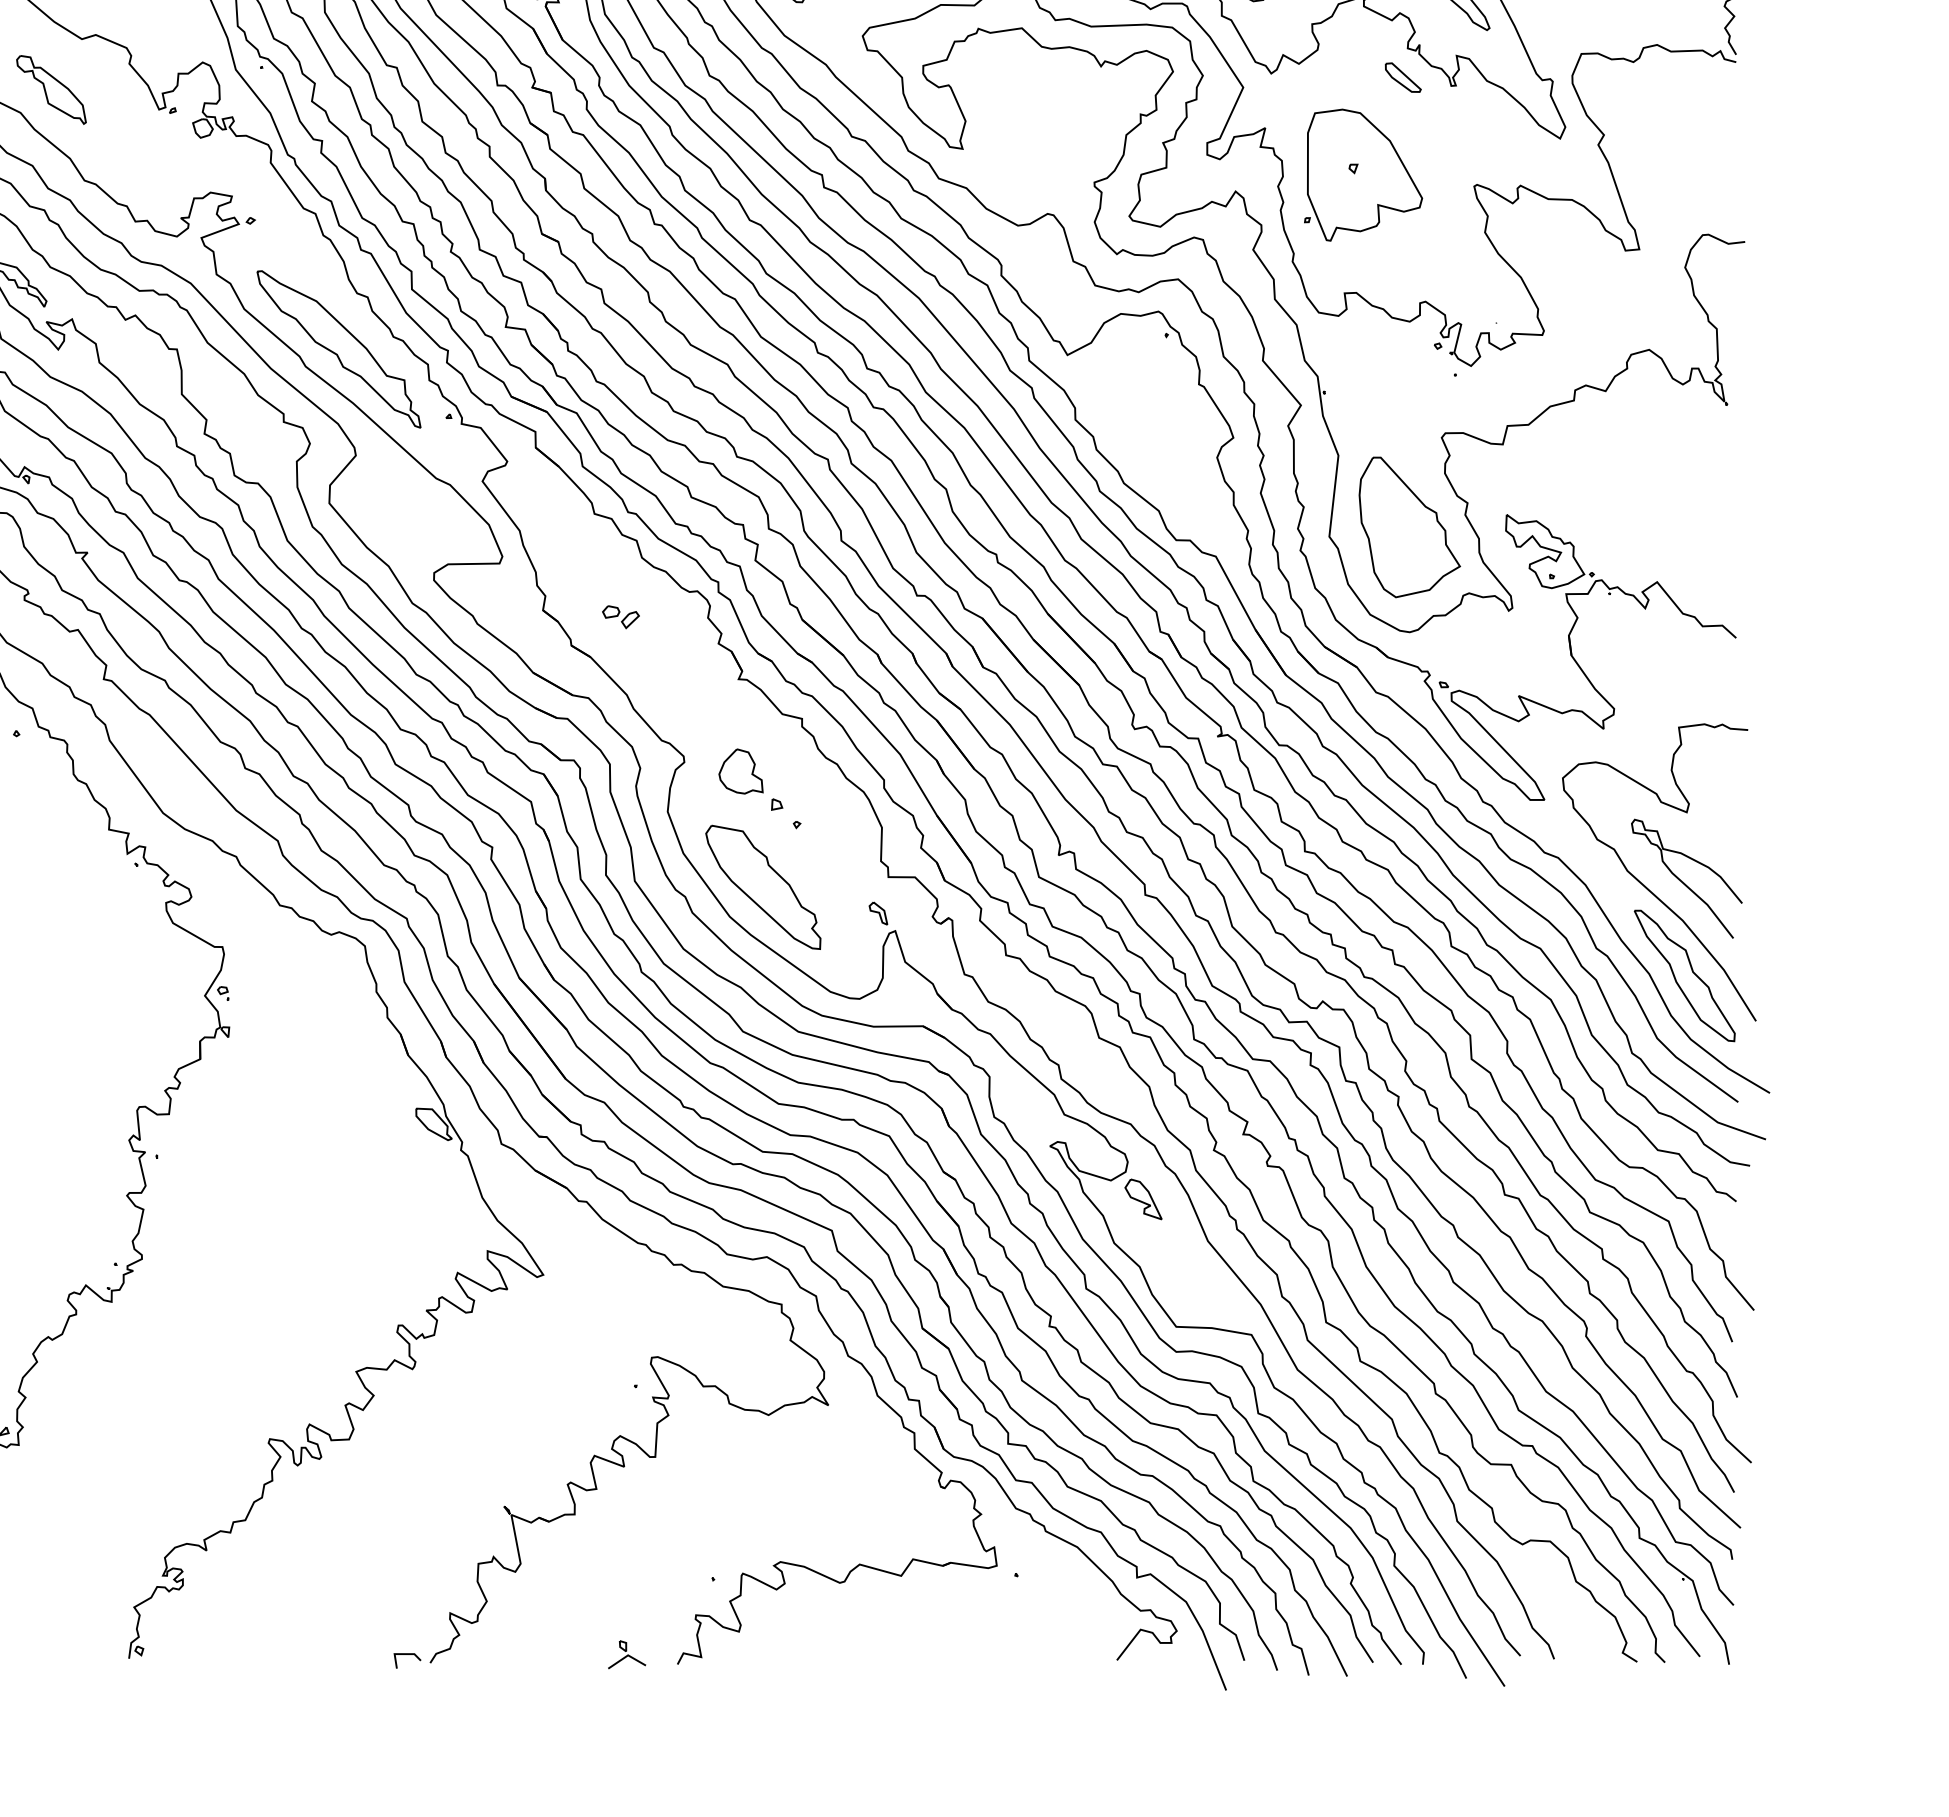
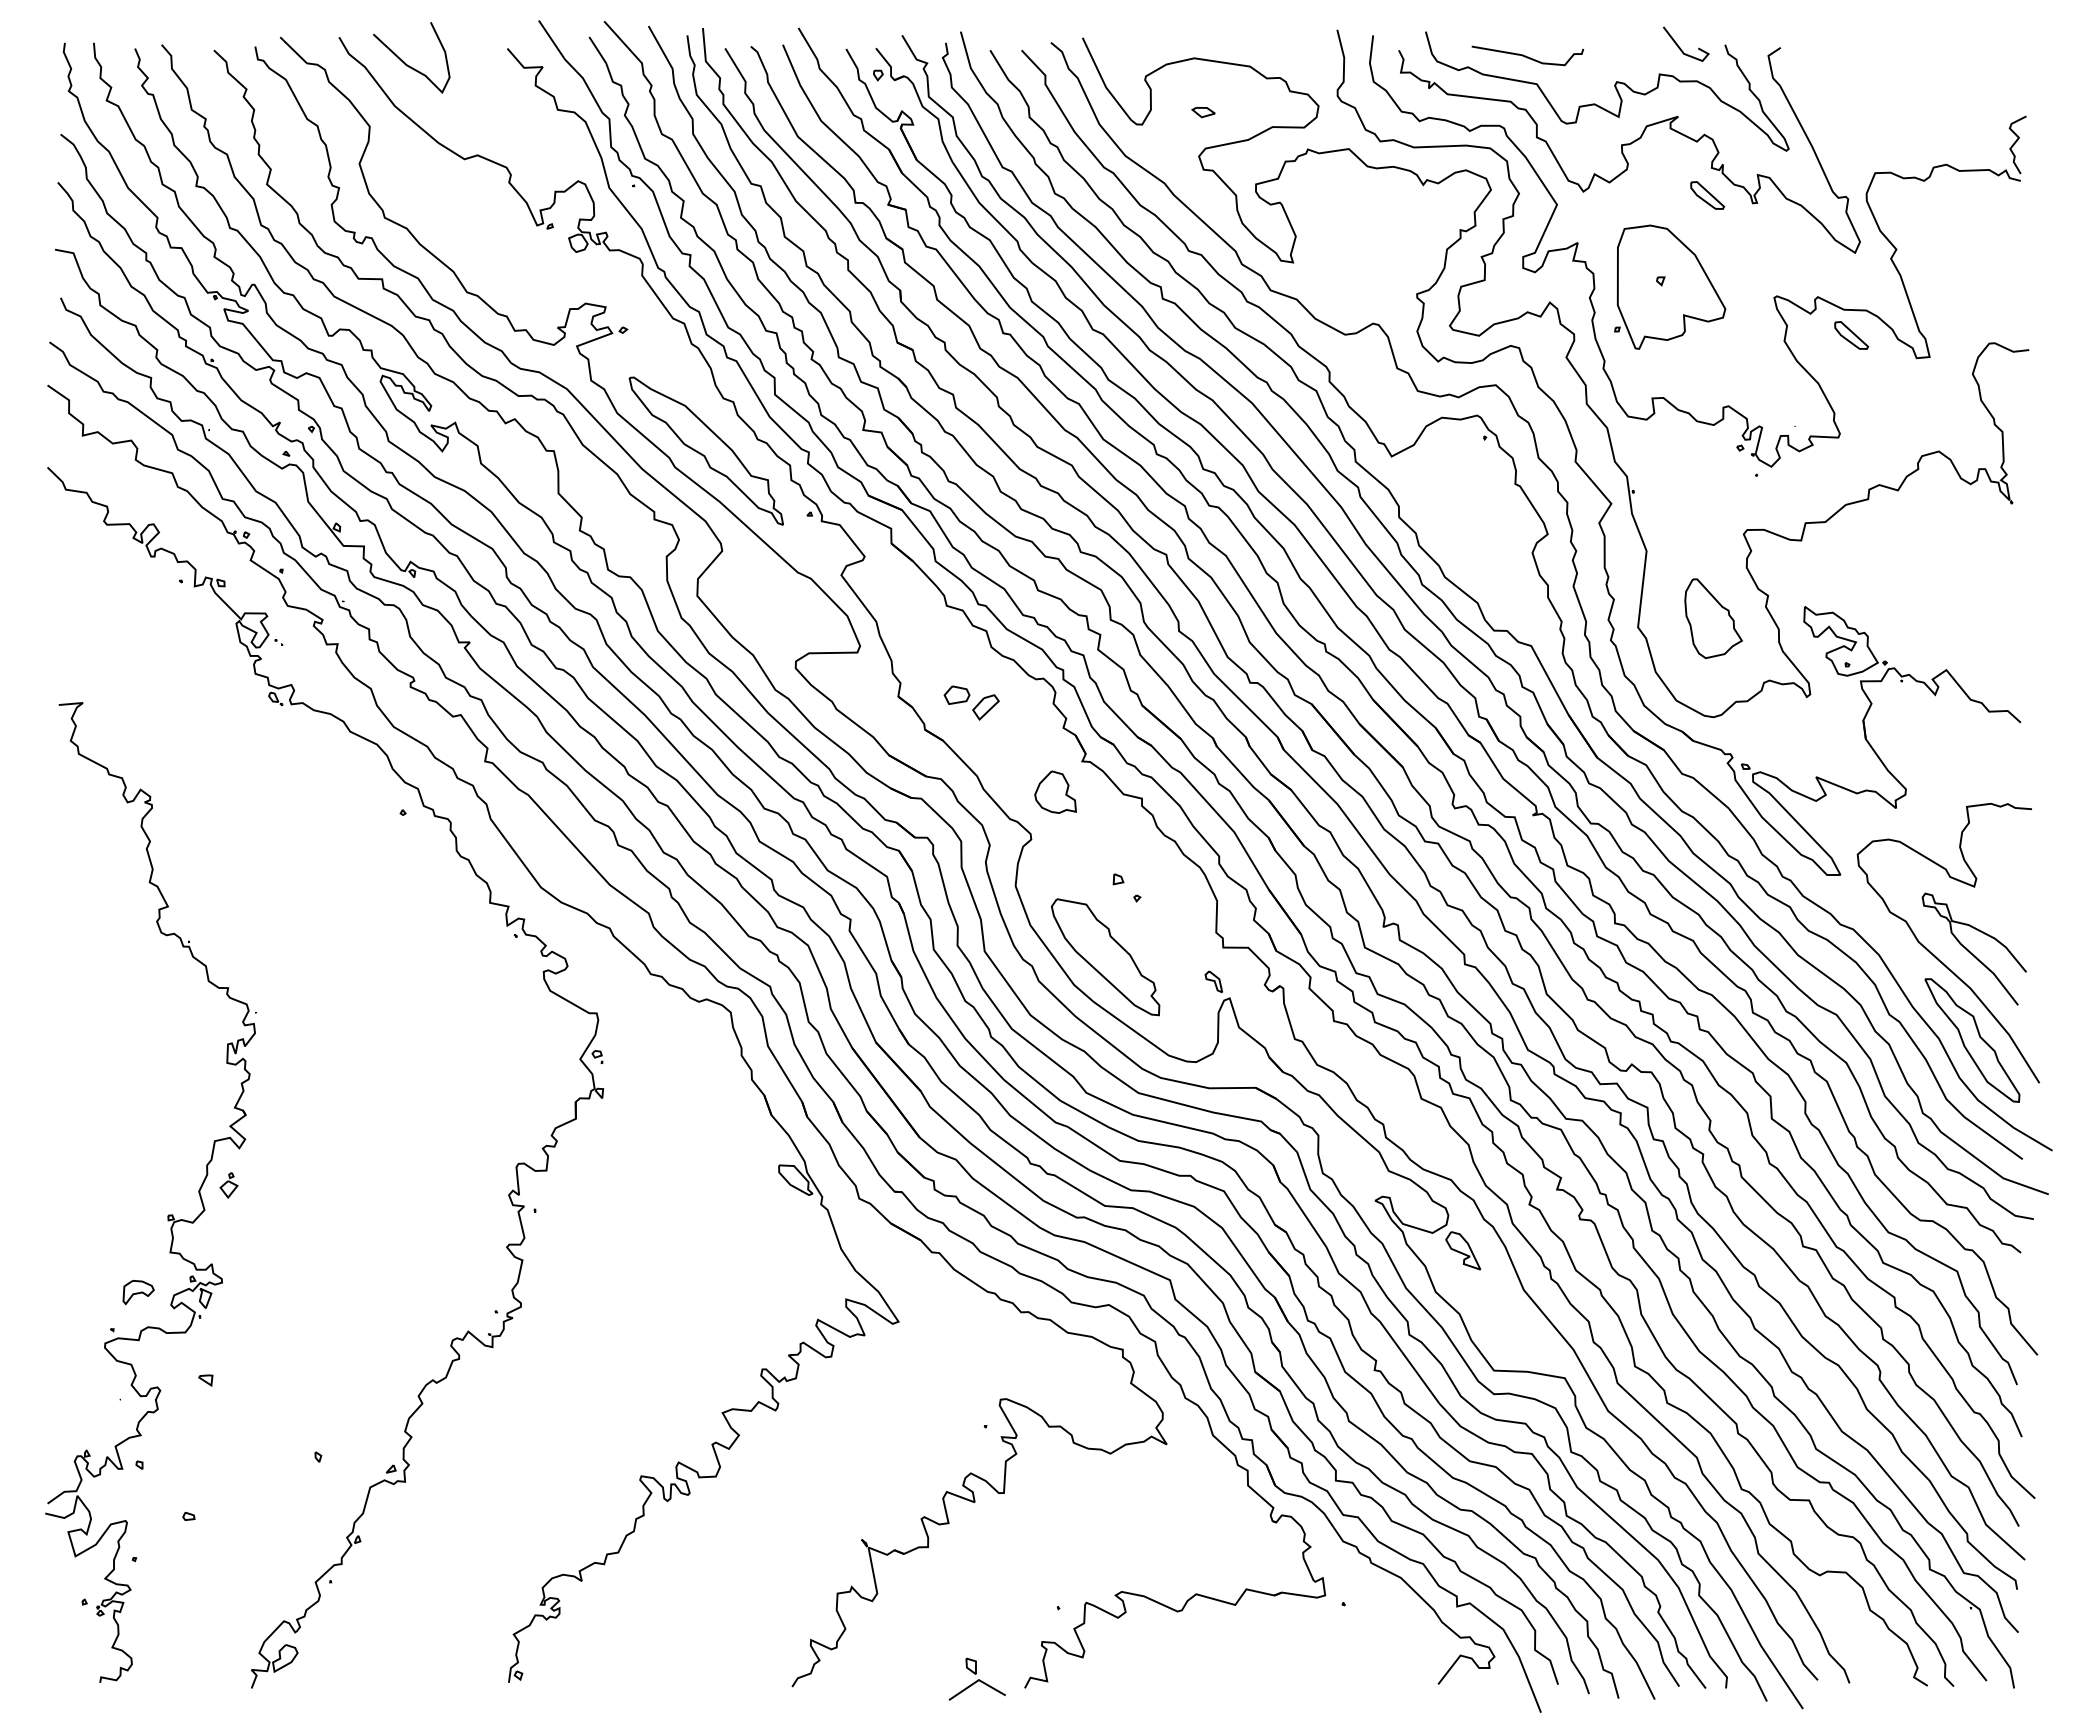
part: (51, 90) -> (435, 207), removed
part: (1556, 226) -> (1851, 335), added
part: (1409, 527) -> (1713, 618), size x0.6
part: (620, 616) -> (971, 702), size x1.6
part: (740, 770) -> (1055, 791), moved
part: (627, 1654) -> (977, 1678), size x1.6
line: (407, 1655) -> (770, 1679), removed

